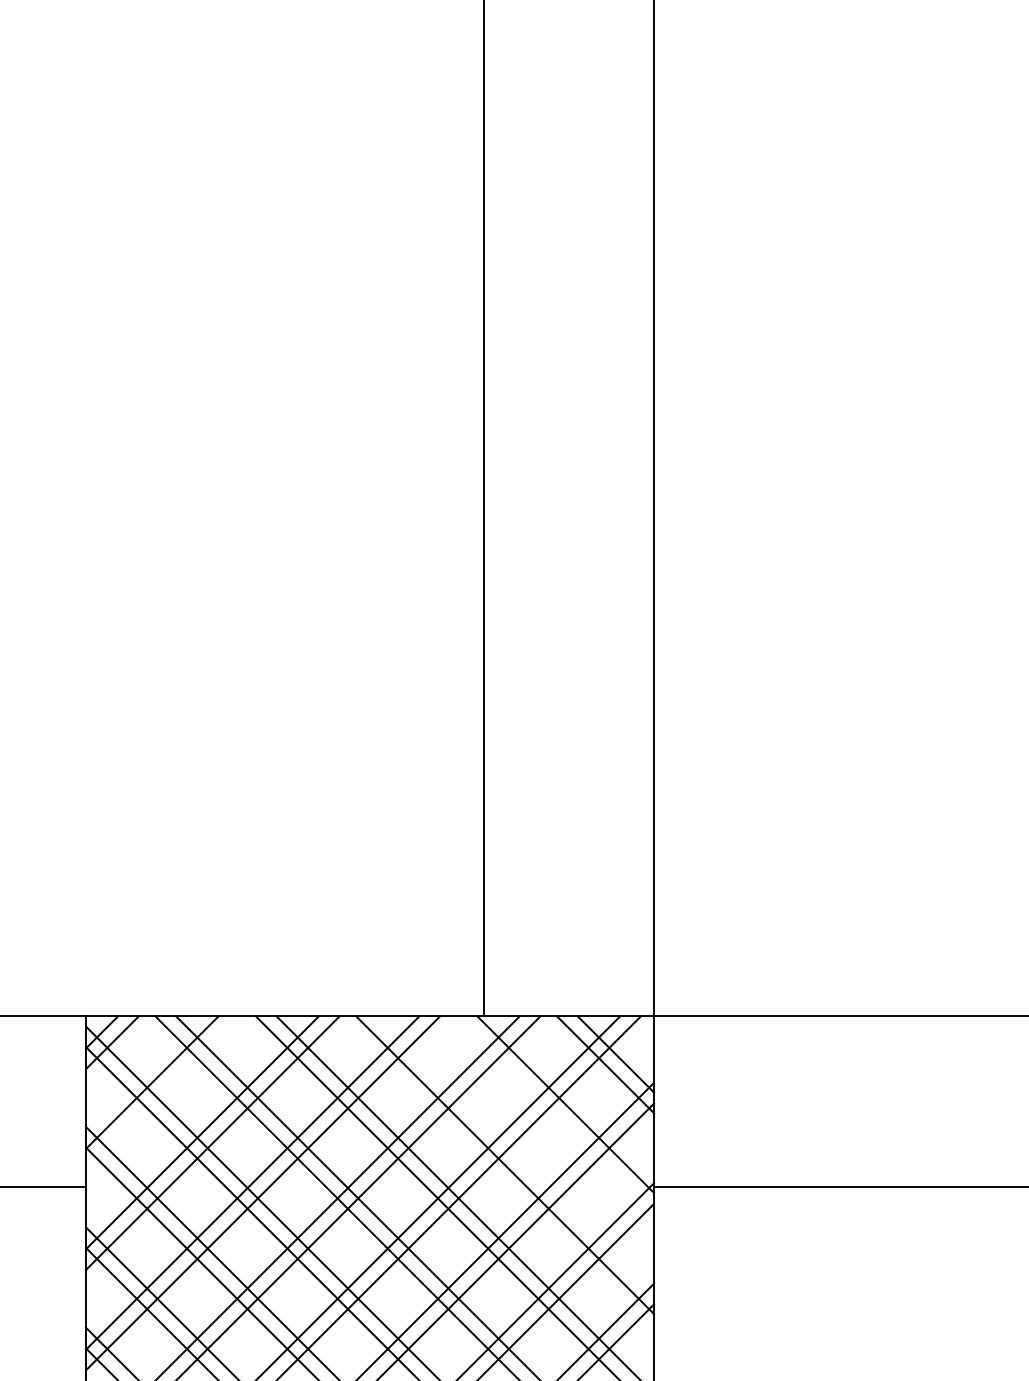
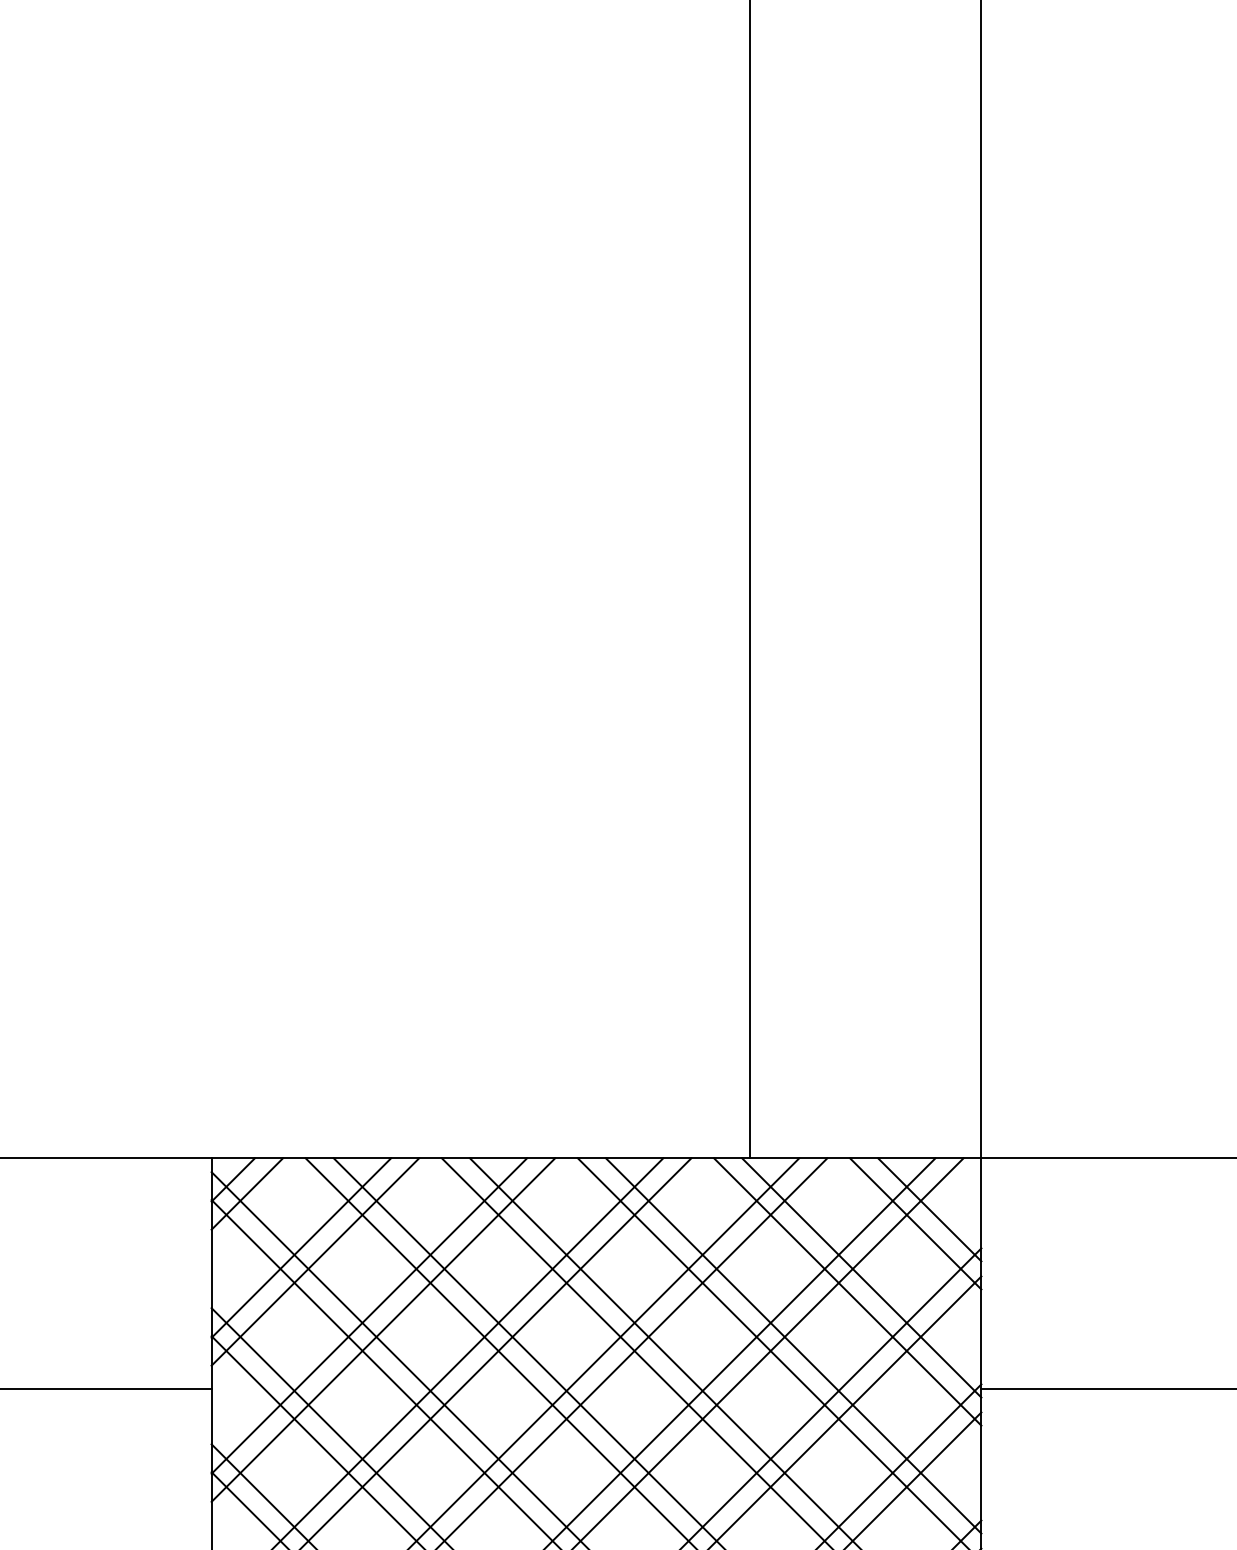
line: (162, 1092) -> (315, 1261), added
line: (555, 1114) -> (847, 1291), added
line: (515, 1154) -> (793, 1345), added

